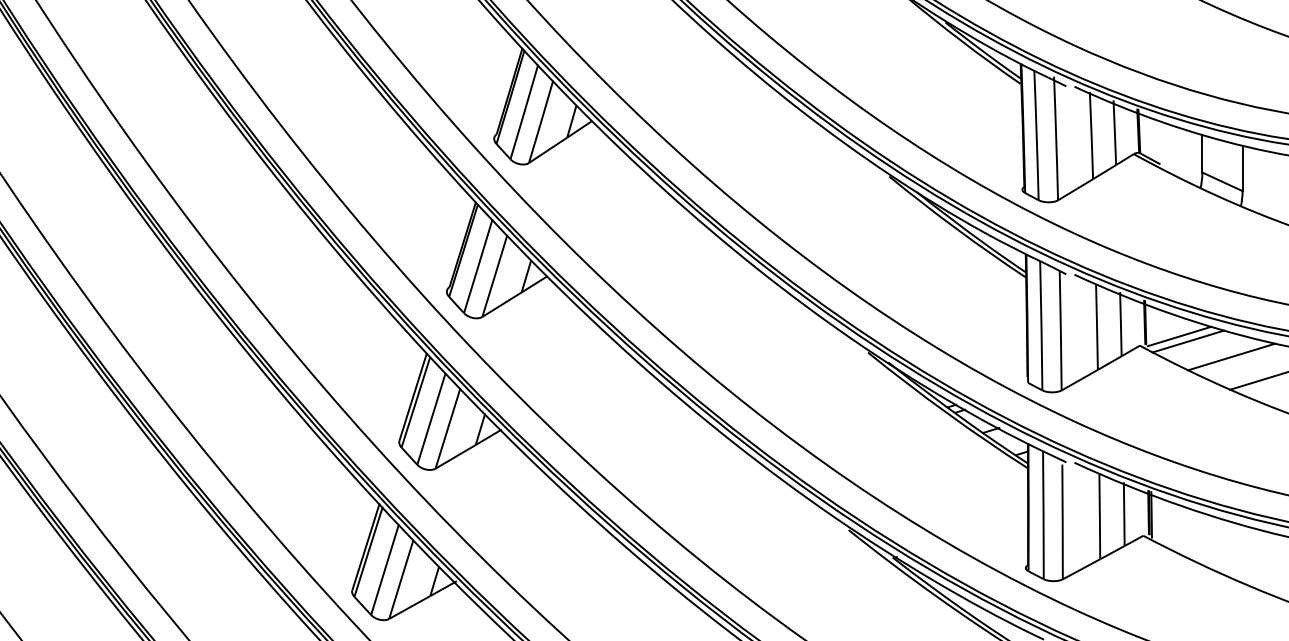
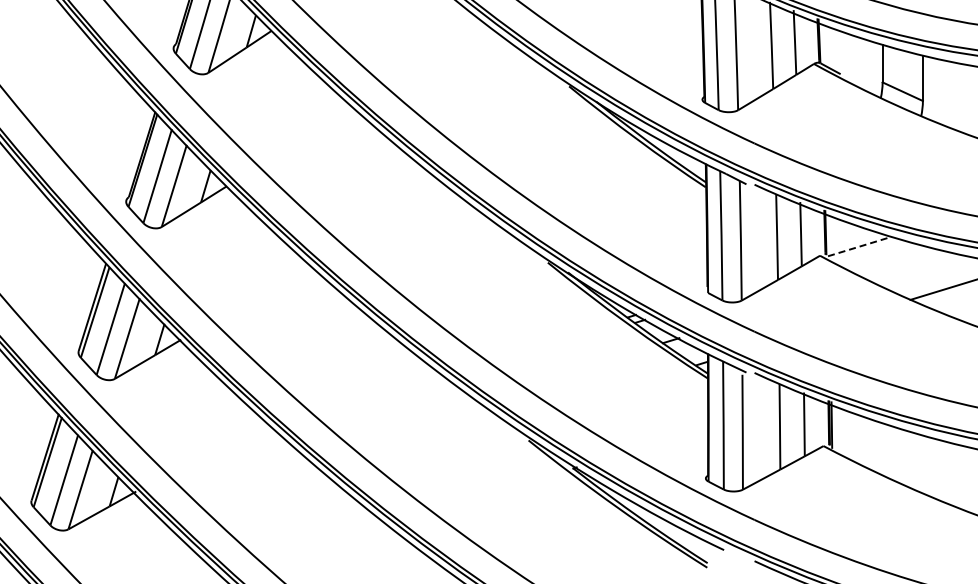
line: (1179, 336) -> (859, 246), solid -> dashed
line: (1188, 341) -> (868, 251), removed
line: (1231, 356) -> (911, 266), removed

